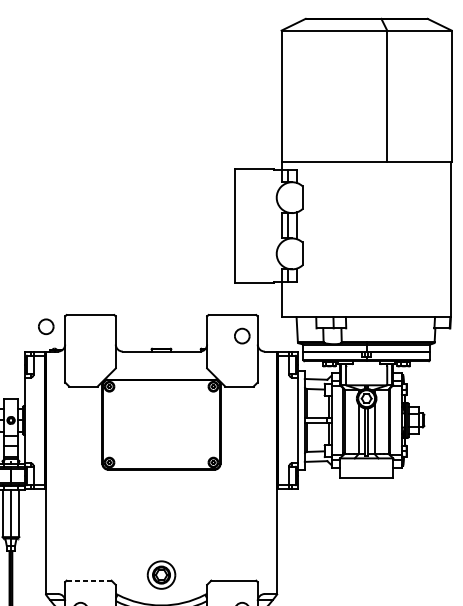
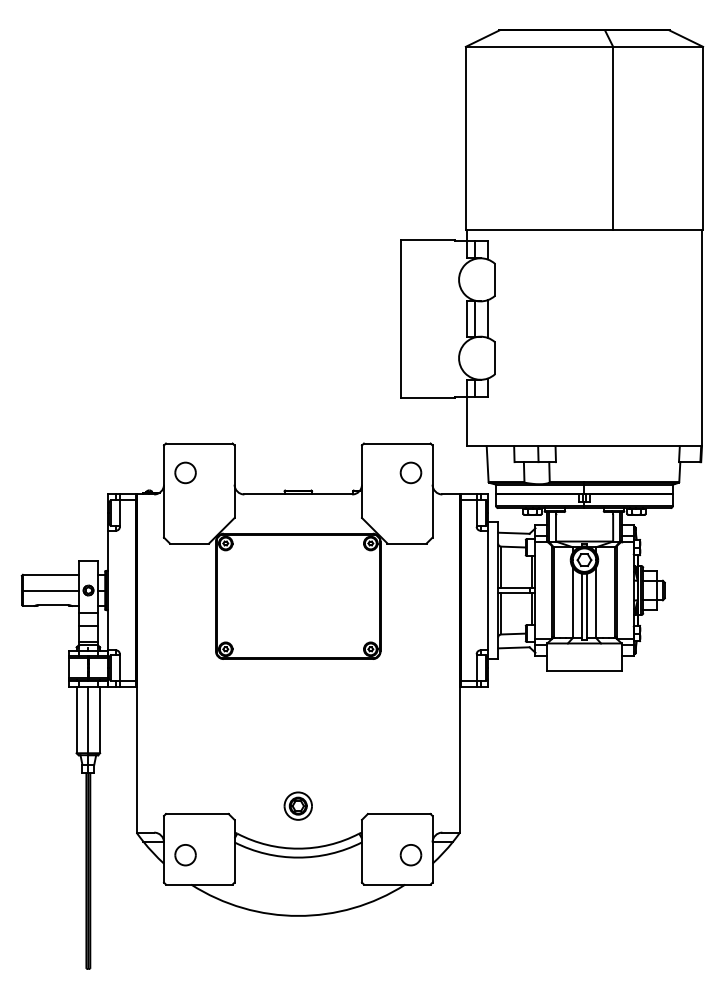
part: (46, 326) -> (185, 472), moved
part: (160, 574) -> (297, 805), size x0.71
line: (88, 581) -> (196, 814), dashed -> solid

